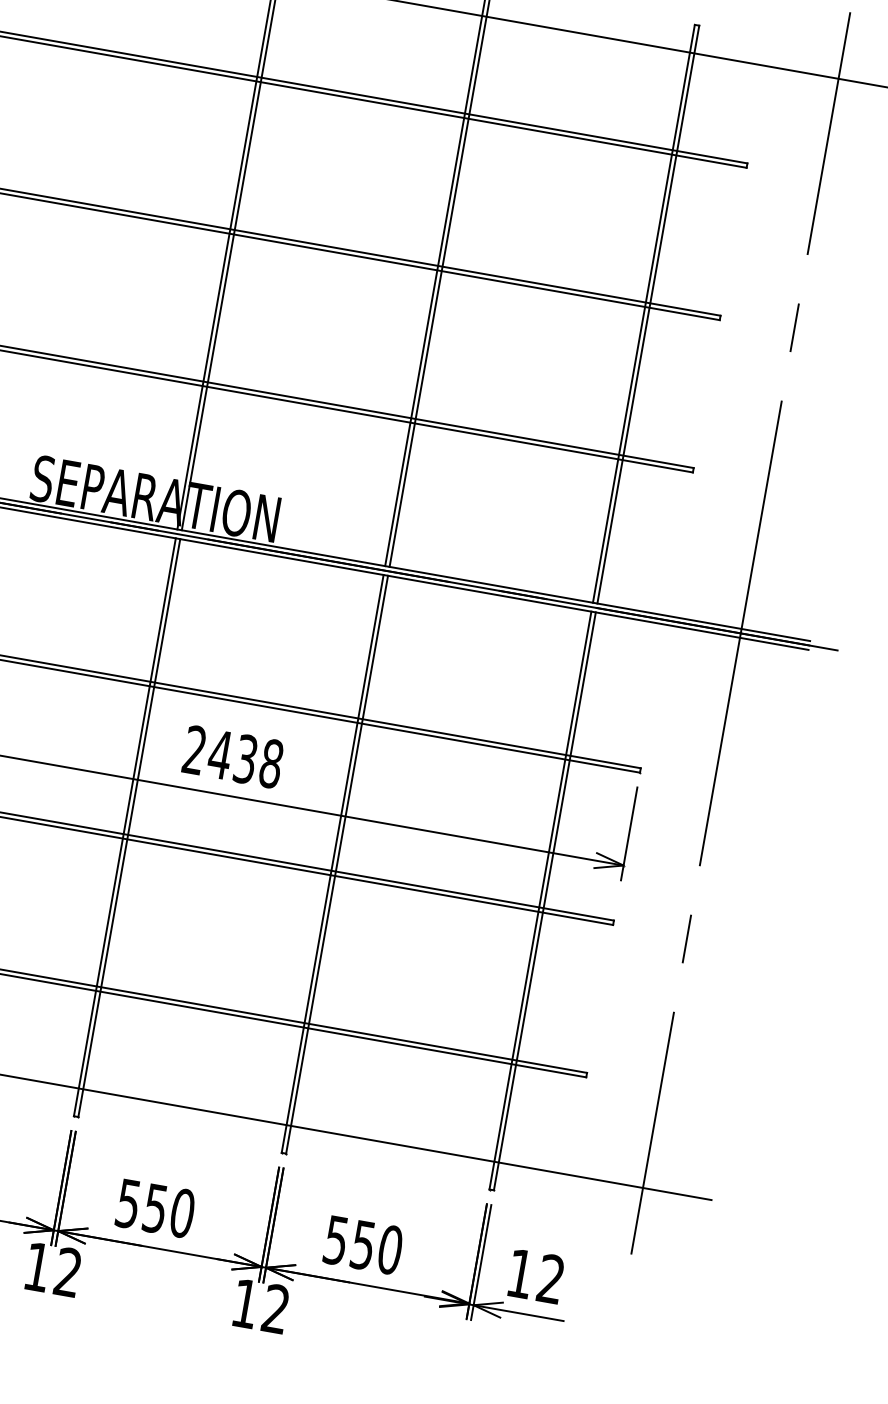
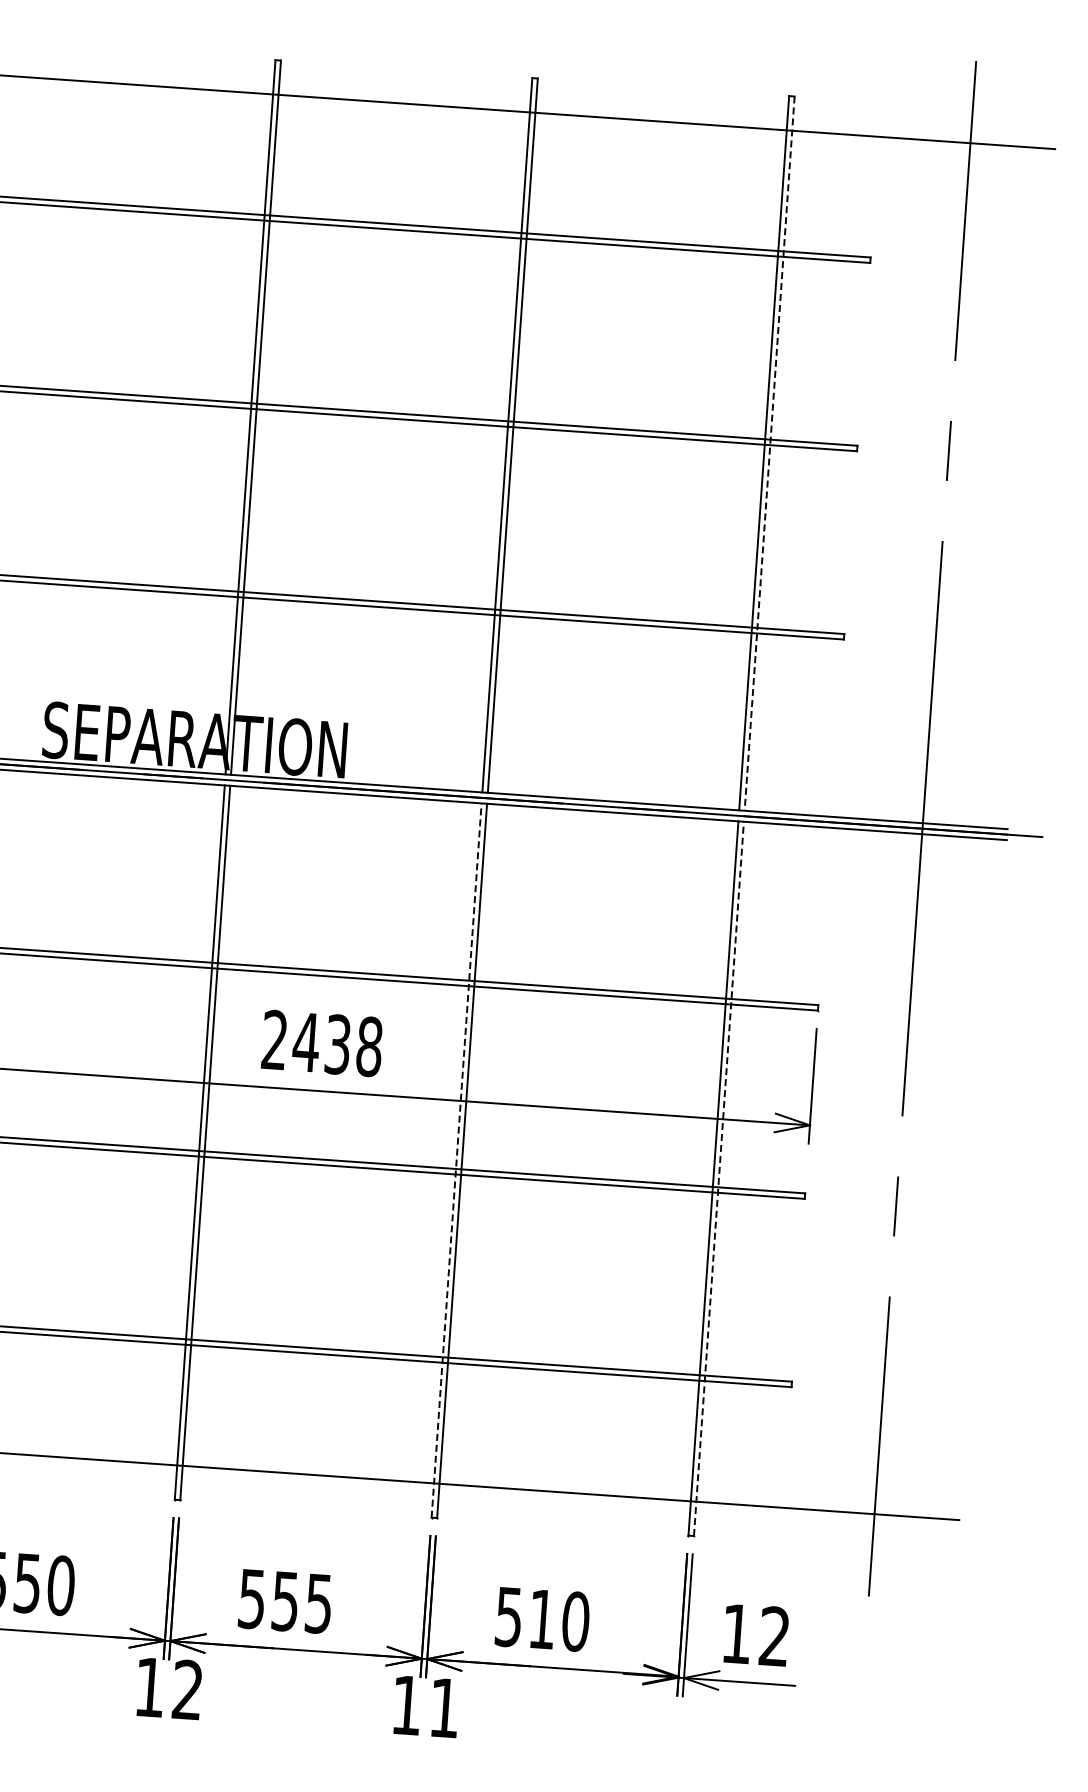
line: (648, 315) -> (769, 454), solid -> dashed
line: (332, 863) -> (456, 1160), solid -> dashed
line: (544, 901) -> (718, 1178), solid -> dashed
text: (182, 1213) -> (318, 1603), 550 -> 555
text: (361, 1245) -> (540, 1619), 550 -> 510
text: (275, 1308) -> (443, 1707), 12 -> 11

